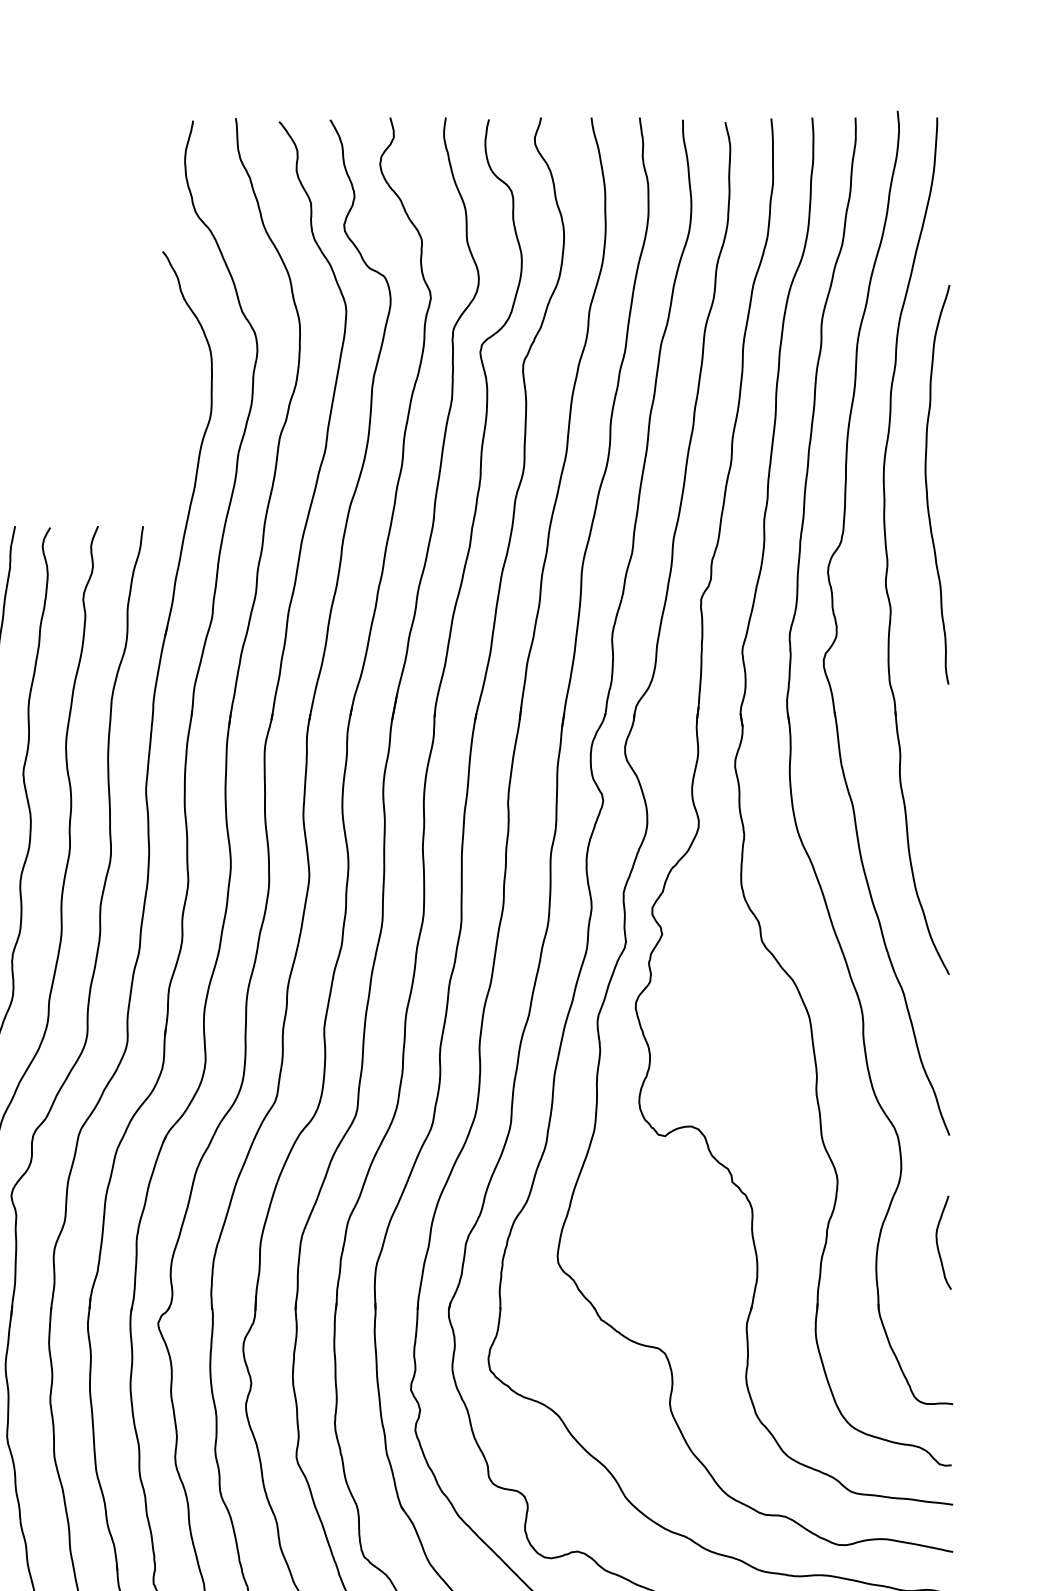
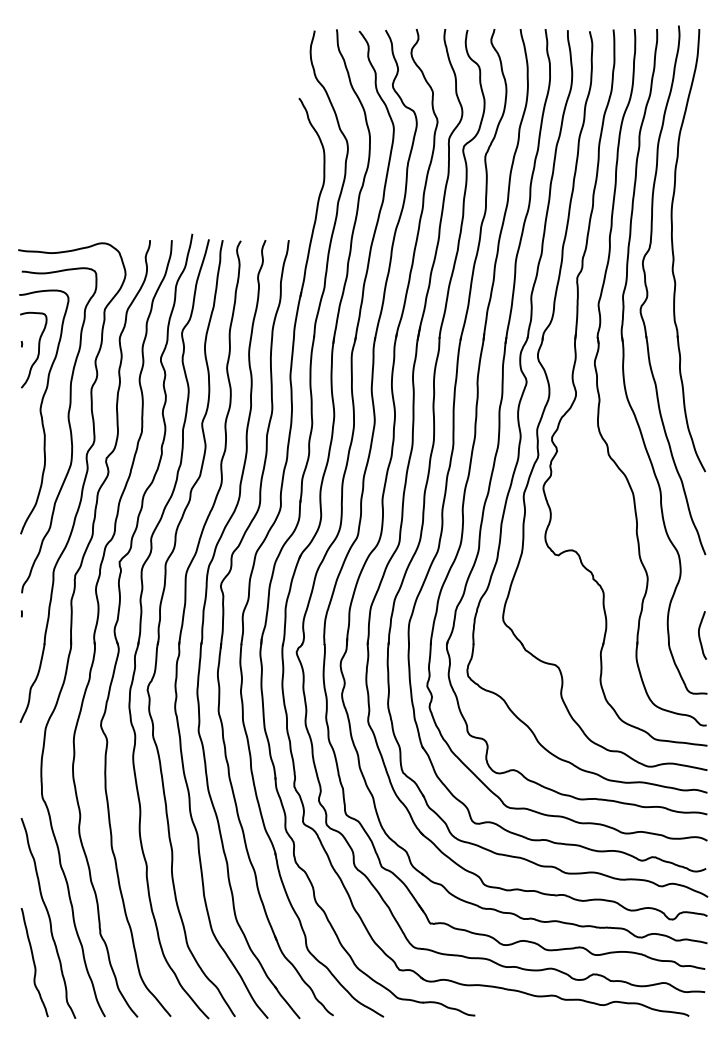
curve: (928, 484) -> (694, 218), removed
curve: (939, 1244) -> (700, 636), moved

